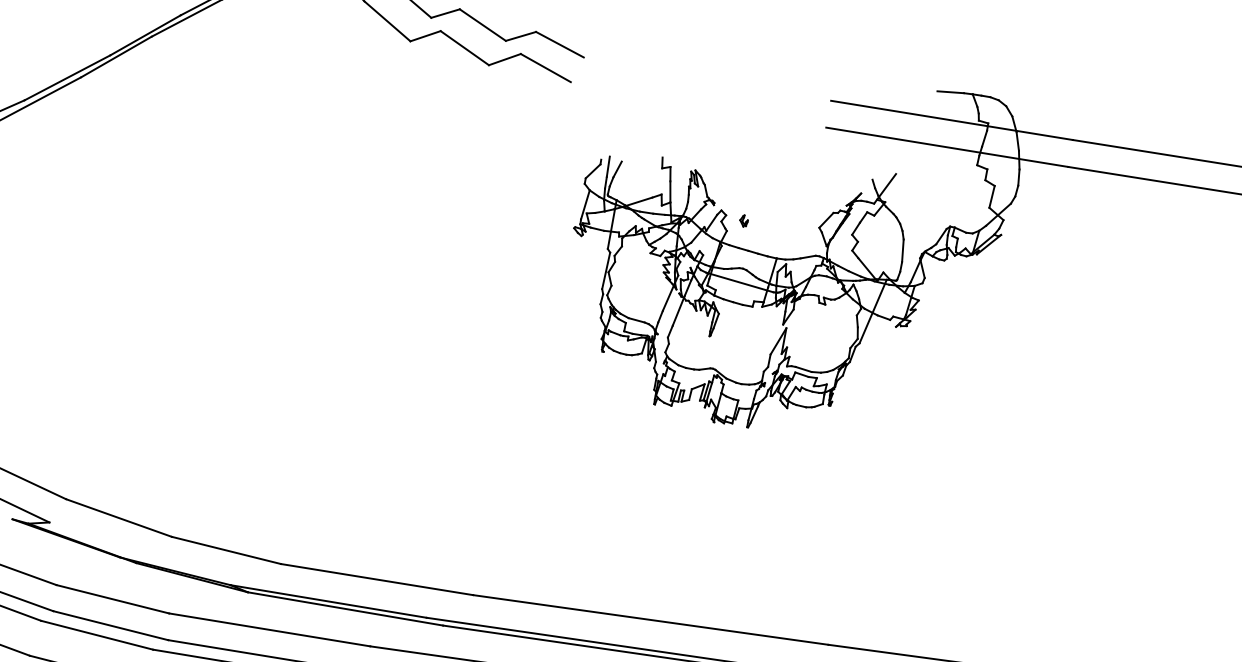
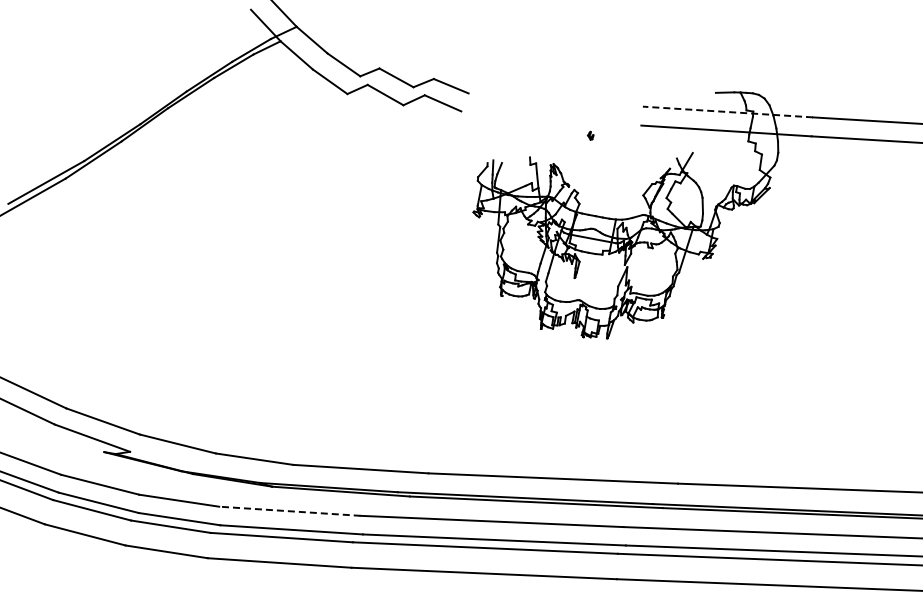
line: (951, 121) -> (727, 112), solid -> dashed
part: (743, 220) -> (590, 135), moved
line: (269, 630) -> (289, 511), solid -> dashed

